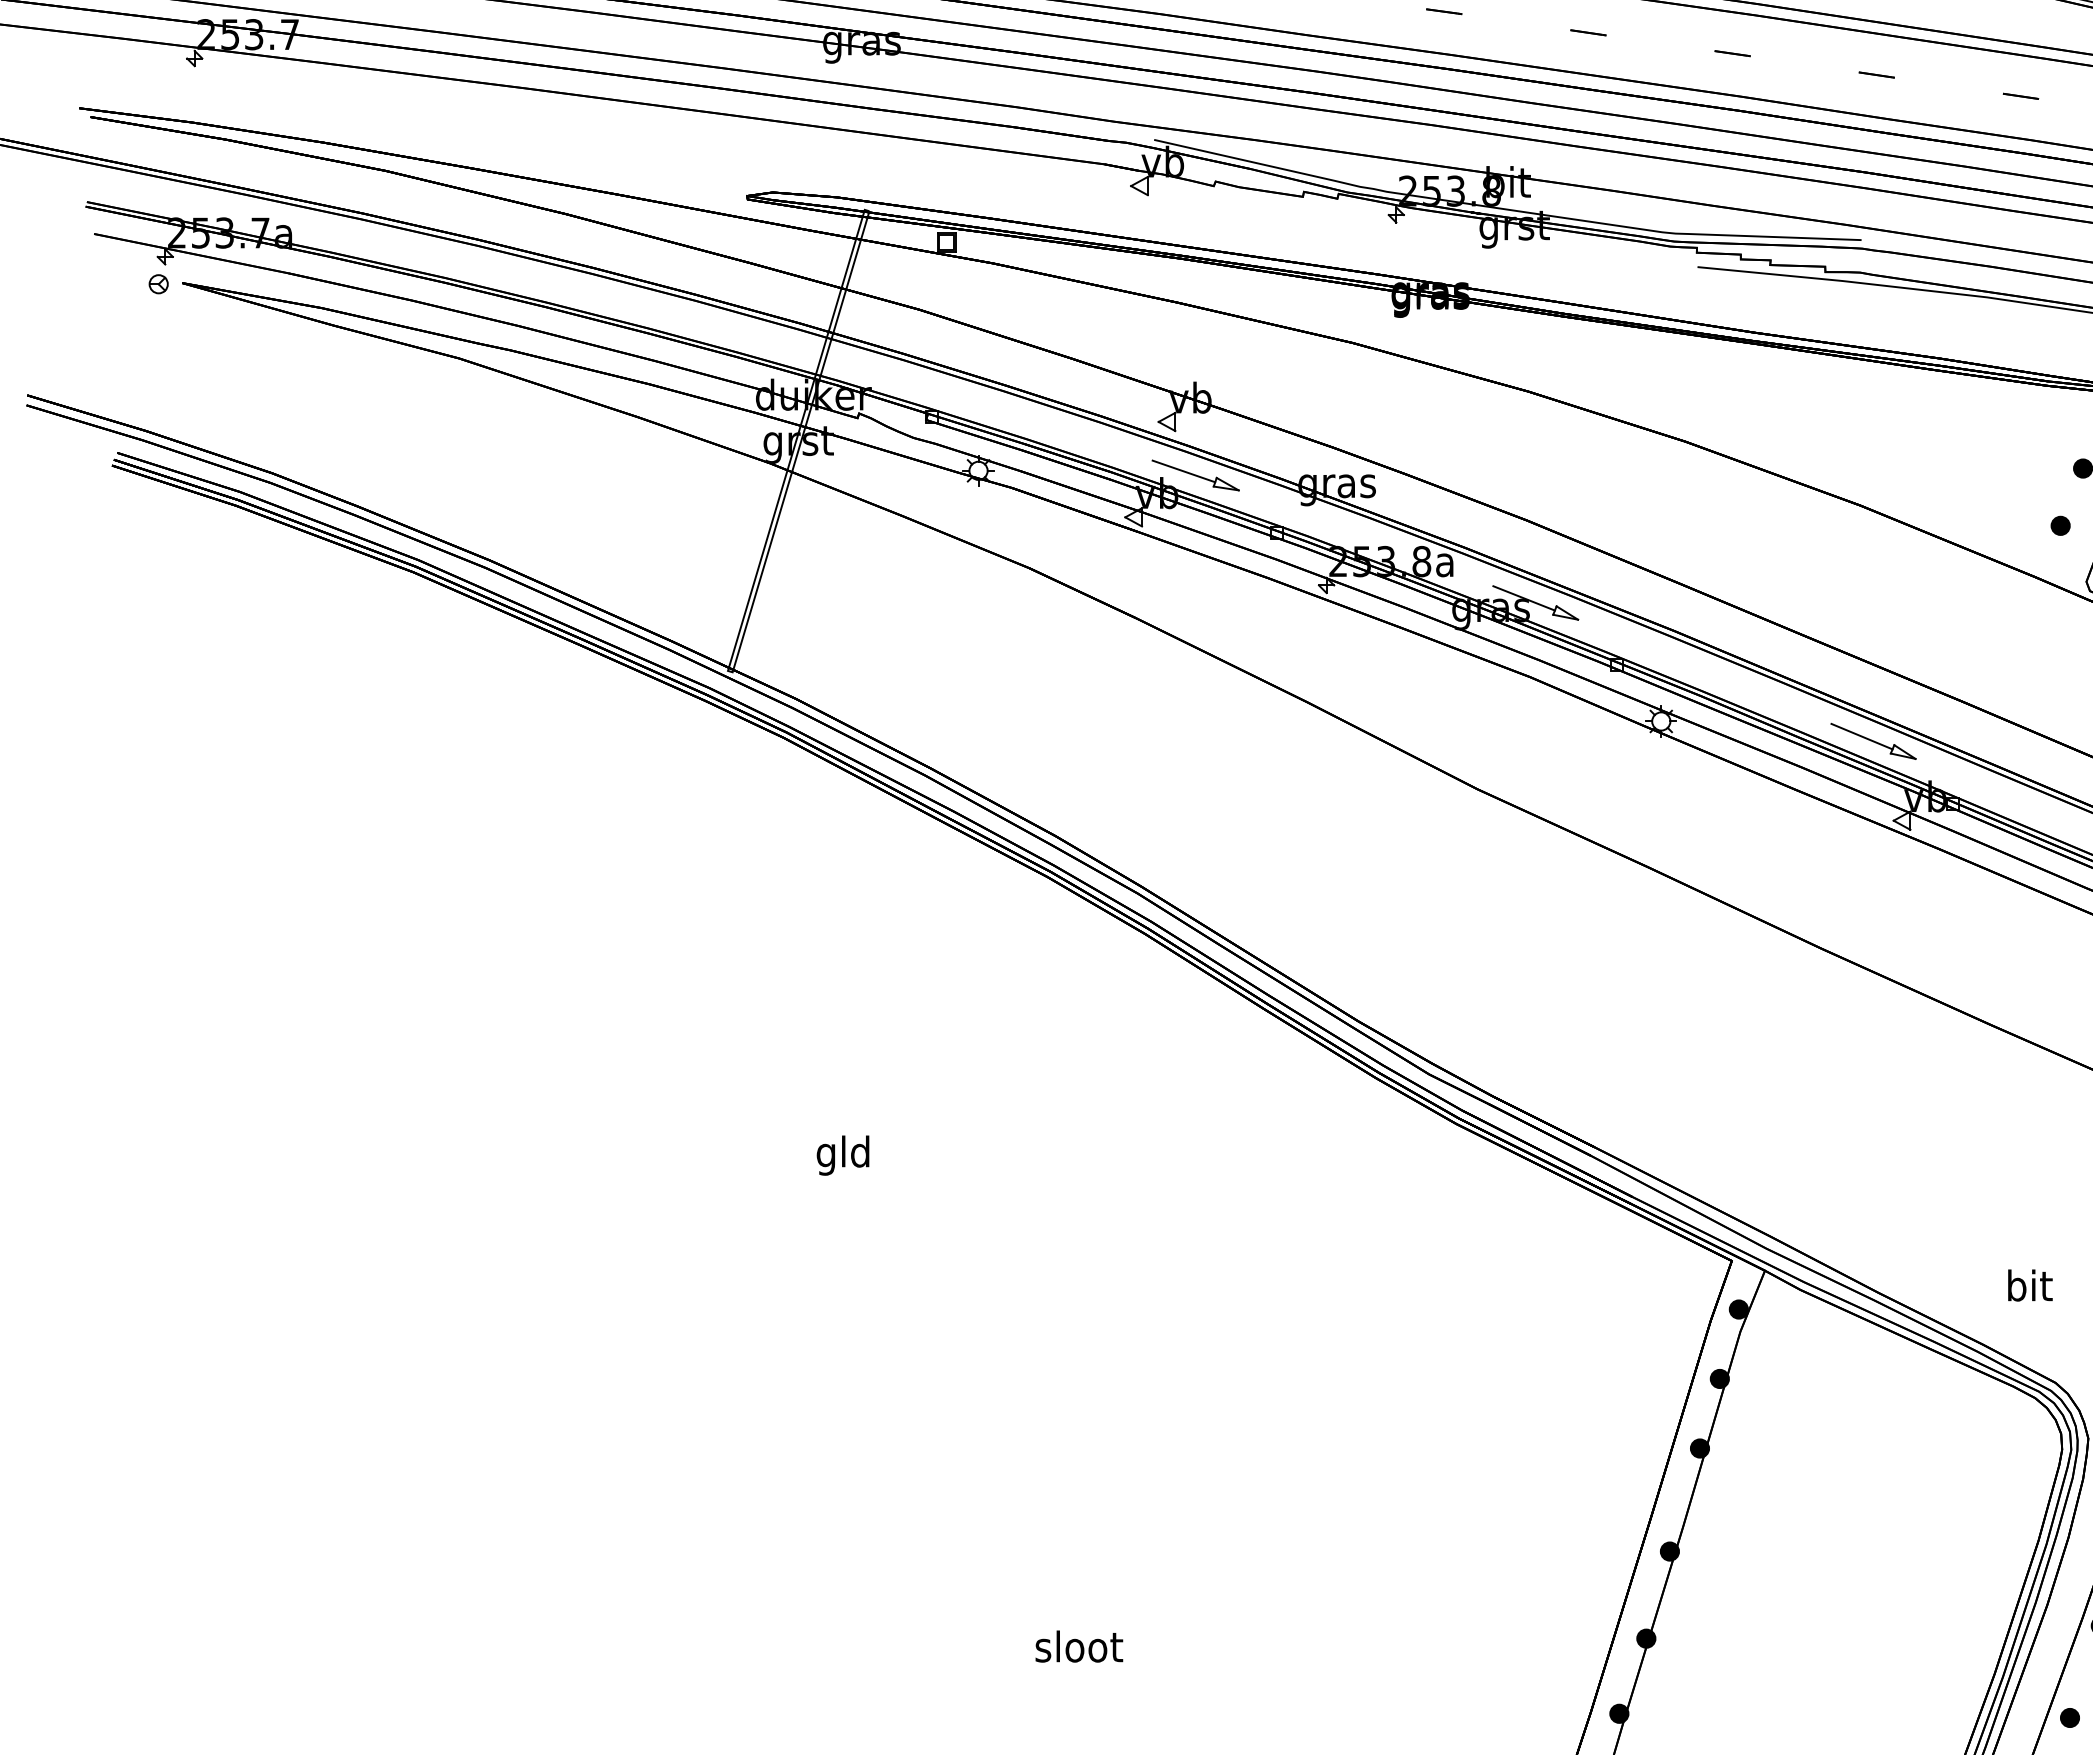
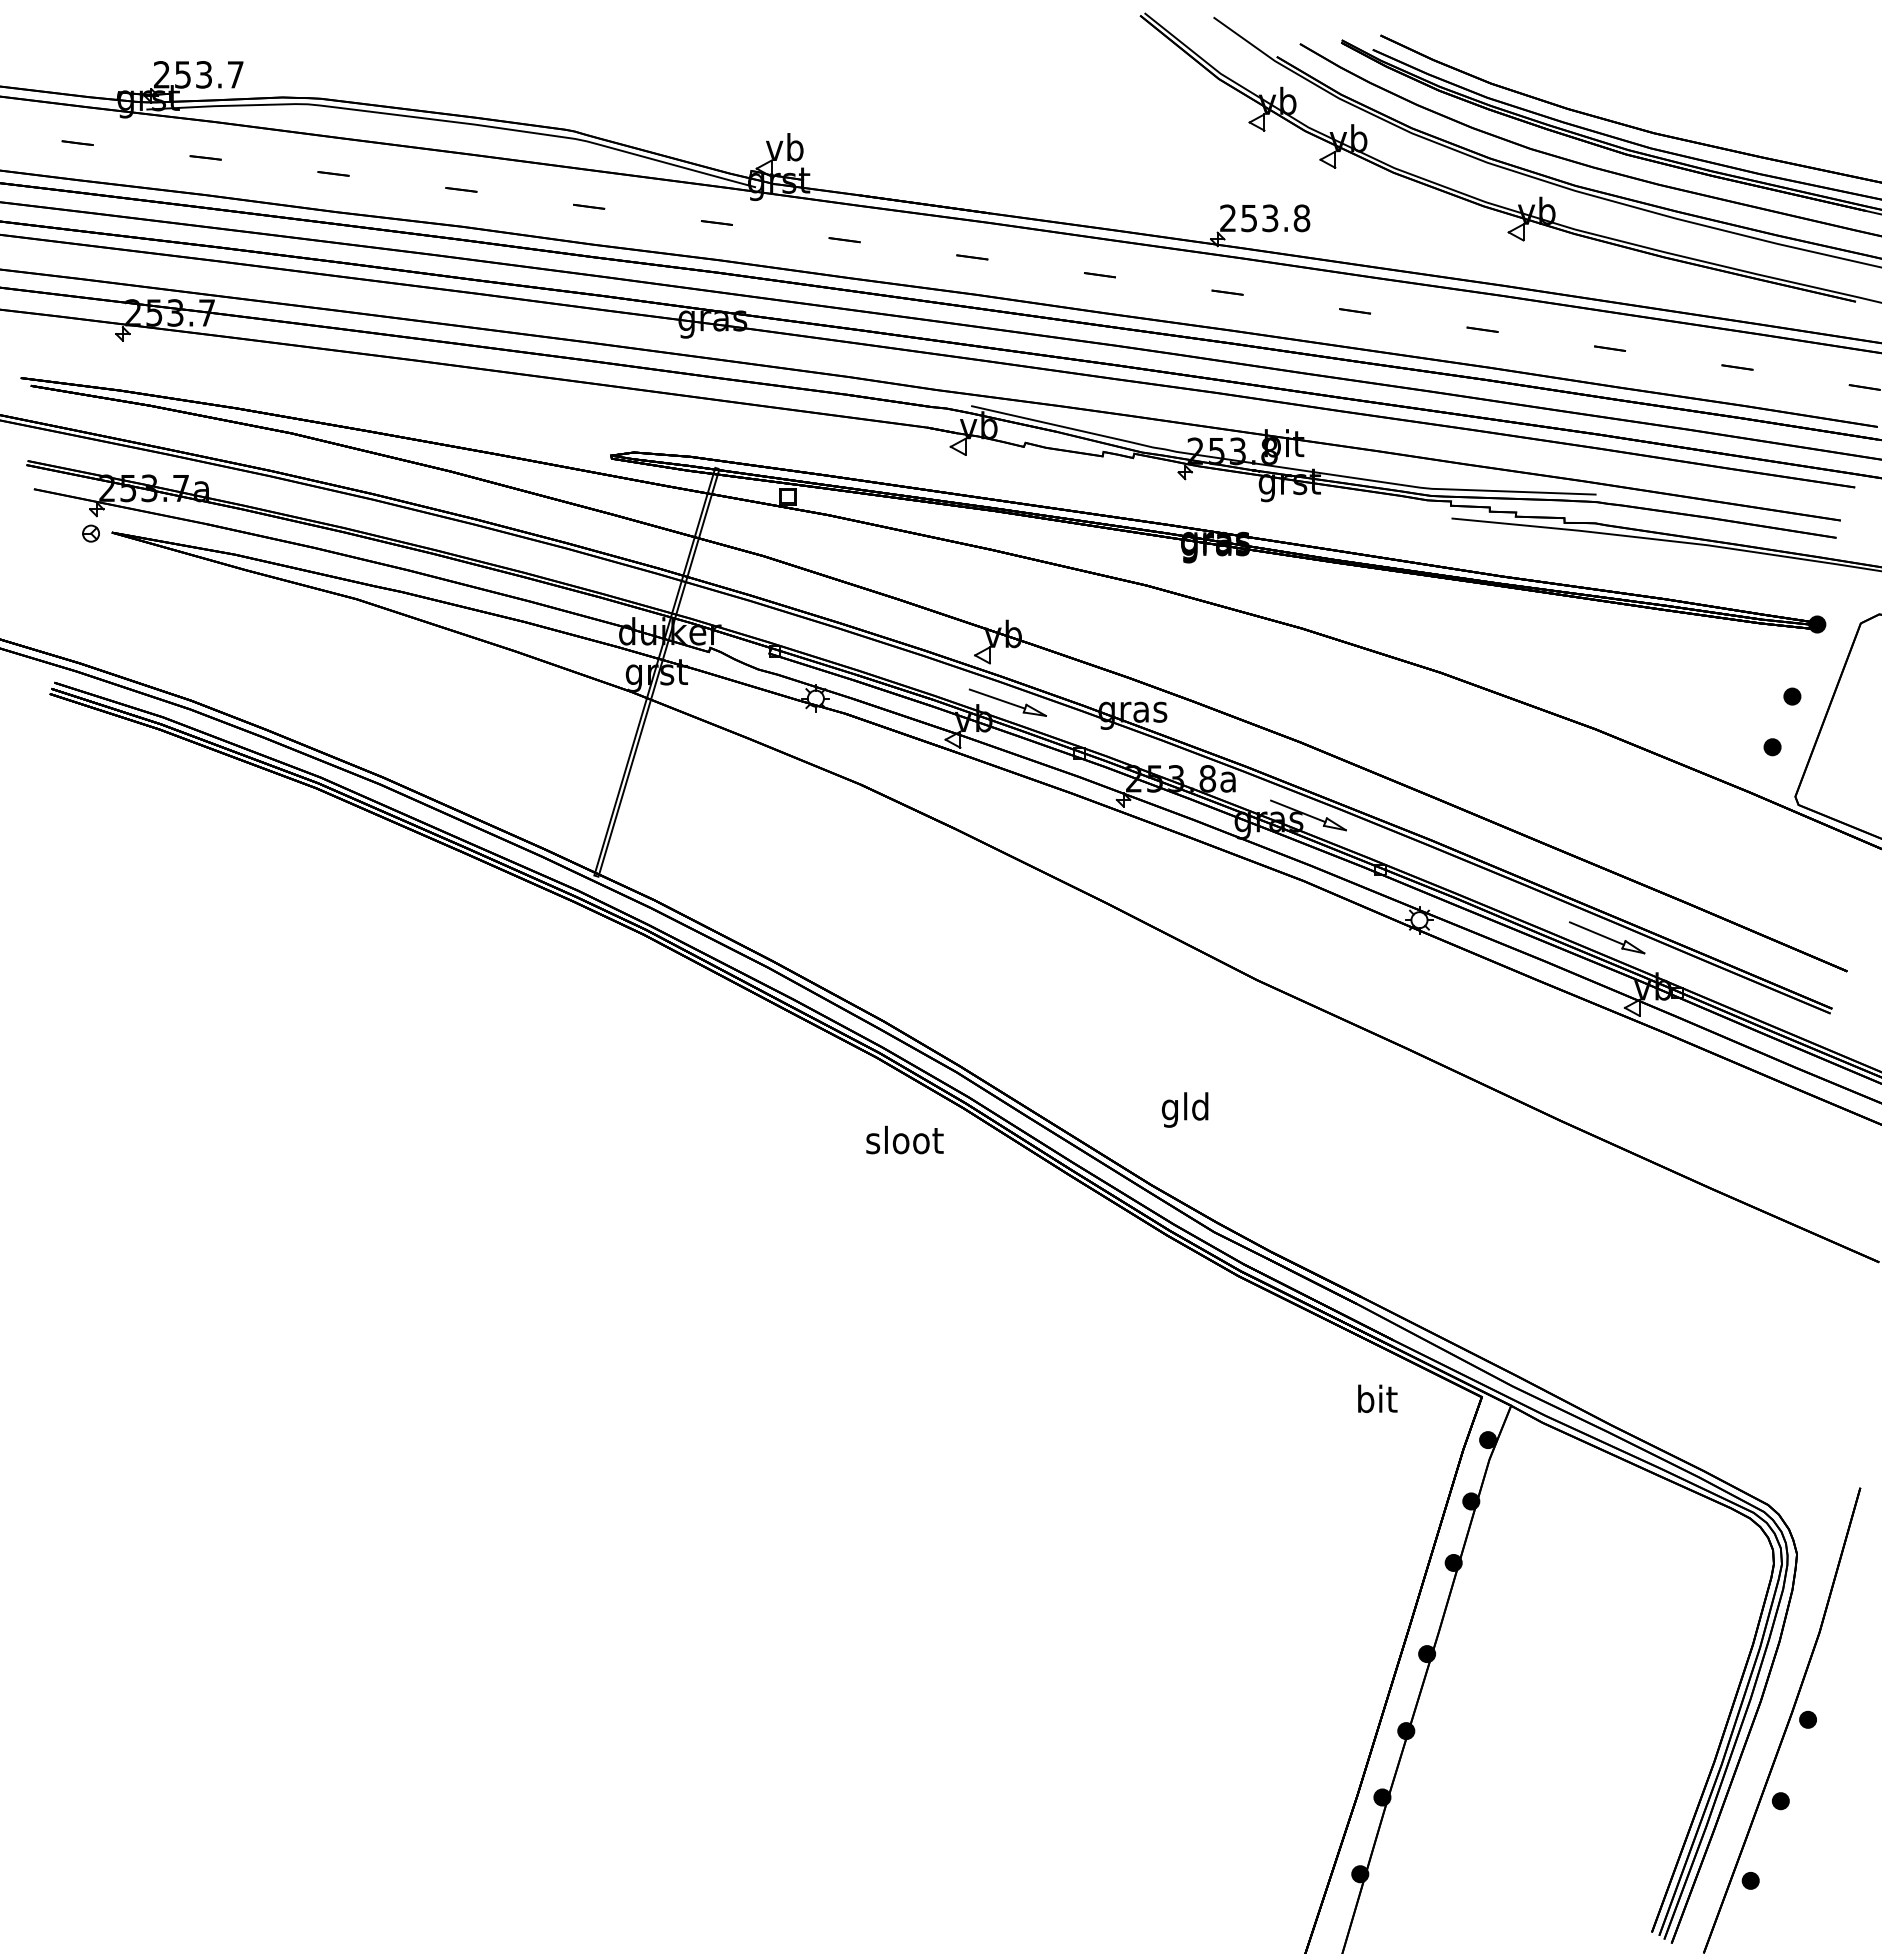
text: (843, 1155) -> (1185, 1109), moved
text: (2030, 1285) -> (1377, 1398), moved
text: (1078, 1645) -> (904, 1139), moved

